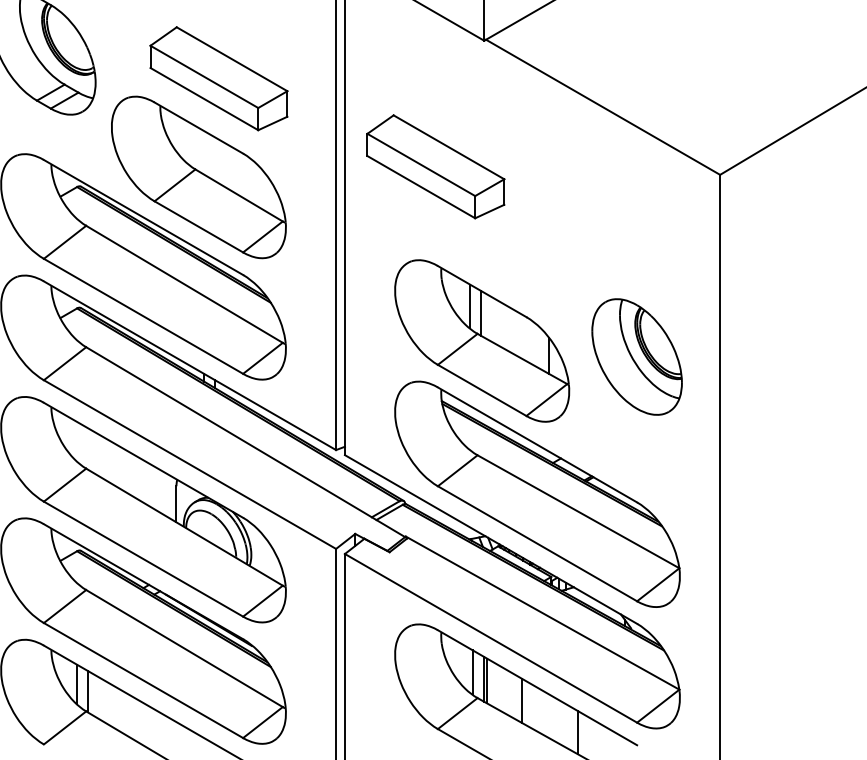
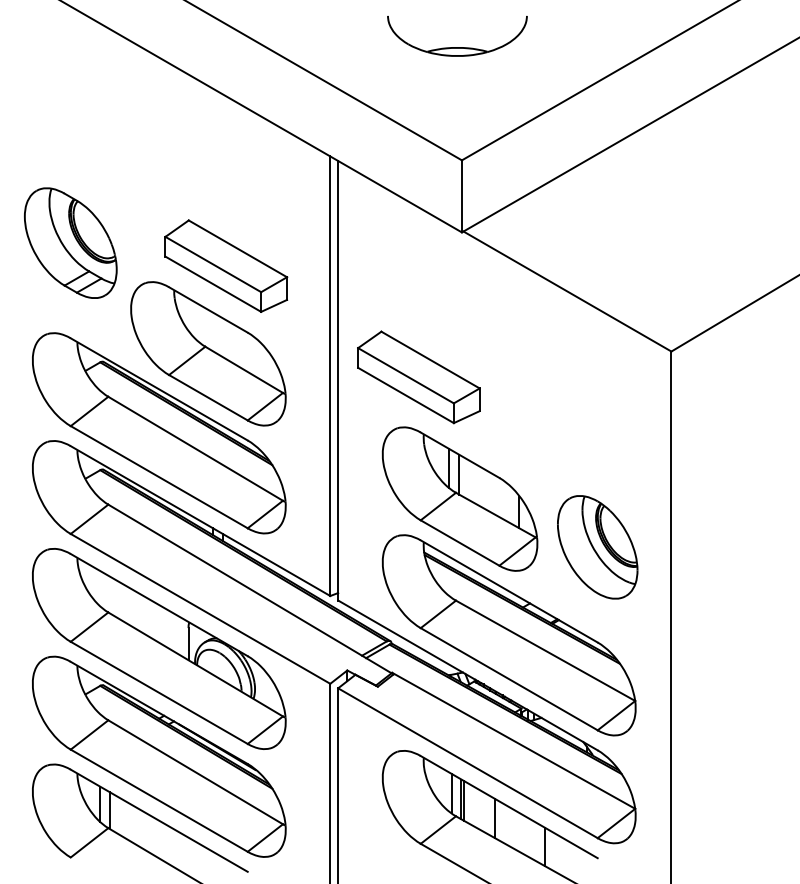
part: (435, 166) -> (418, 377), moved
part: (636, 357) -> (597, 547), moved

